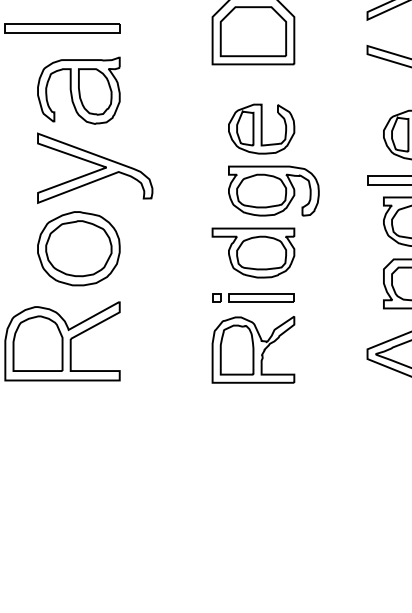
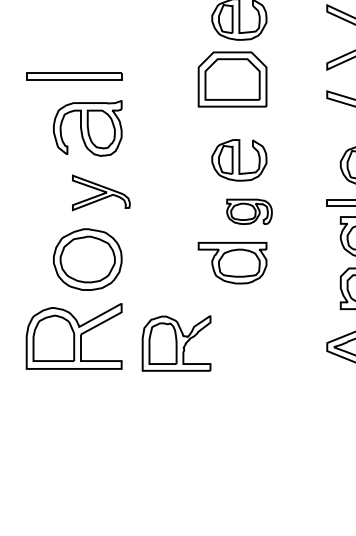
part: (95, 167) -> (101, 192), size x0.6
part: (273, 190) -> (249, 211), size x0.6
part: (253, 298) -> (232, 300), removed
part: (253, 349) -> (176, 343), moved

